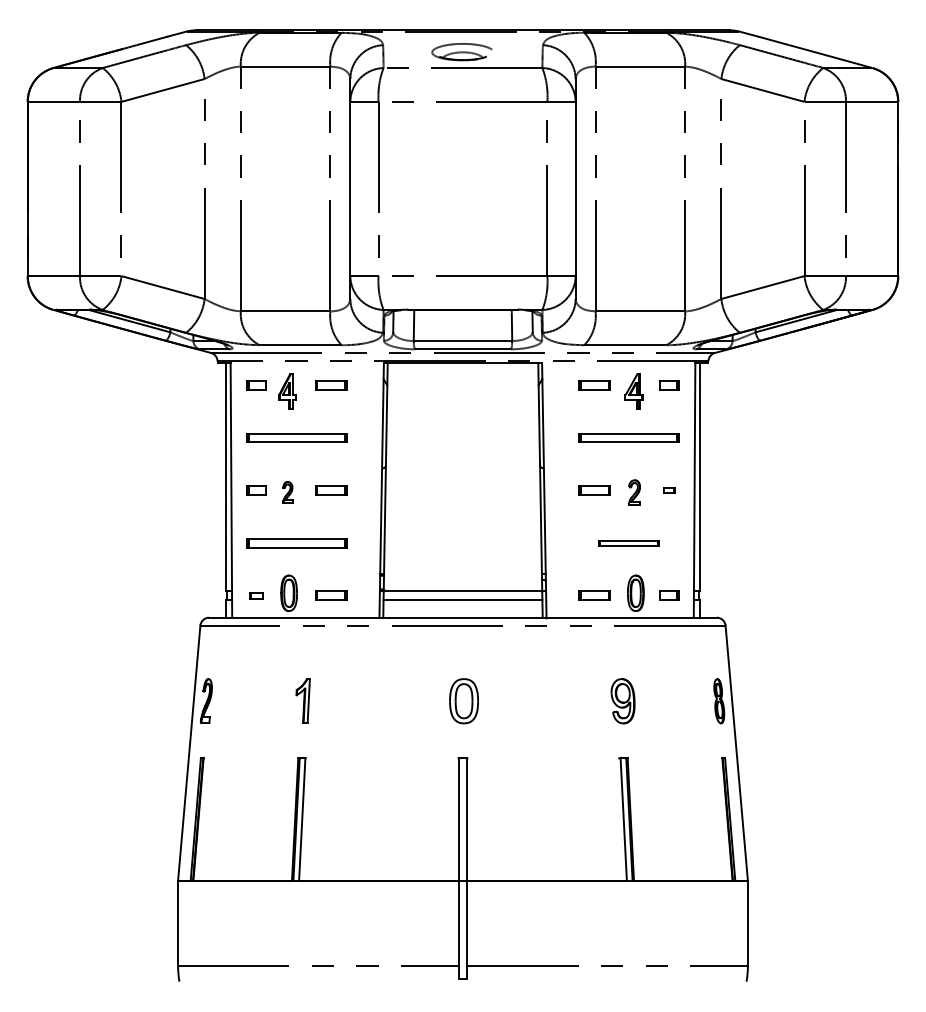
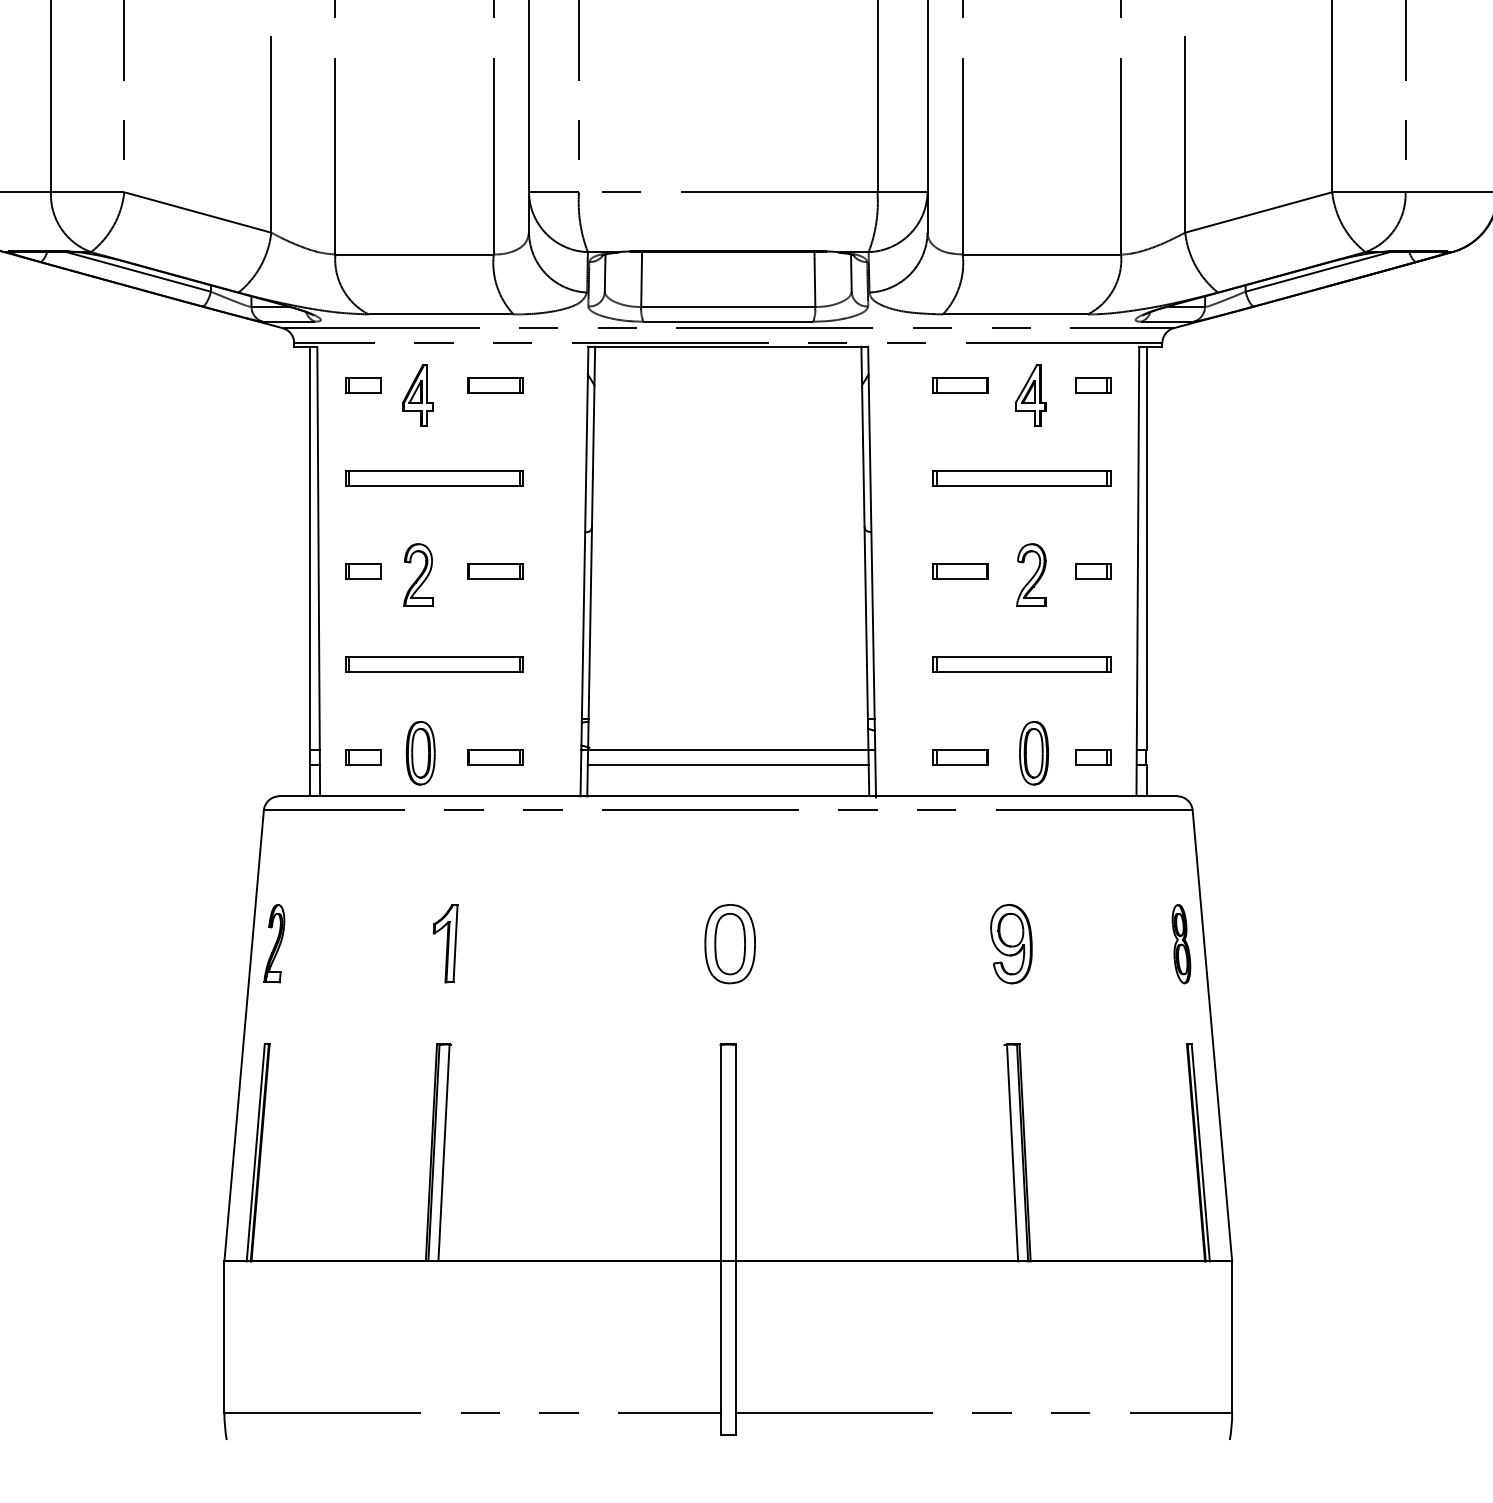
part: (669, 490) -> (1093, 571), size x1.67
part: (287, 492) -> (417, 574), size x1.67
part: (634, 492) -> (1031, 574), size x1.43
part: (628, 543) -> (1020, 665), size x1.67
part: (256, 595) -> (363, 757), size x1.43

